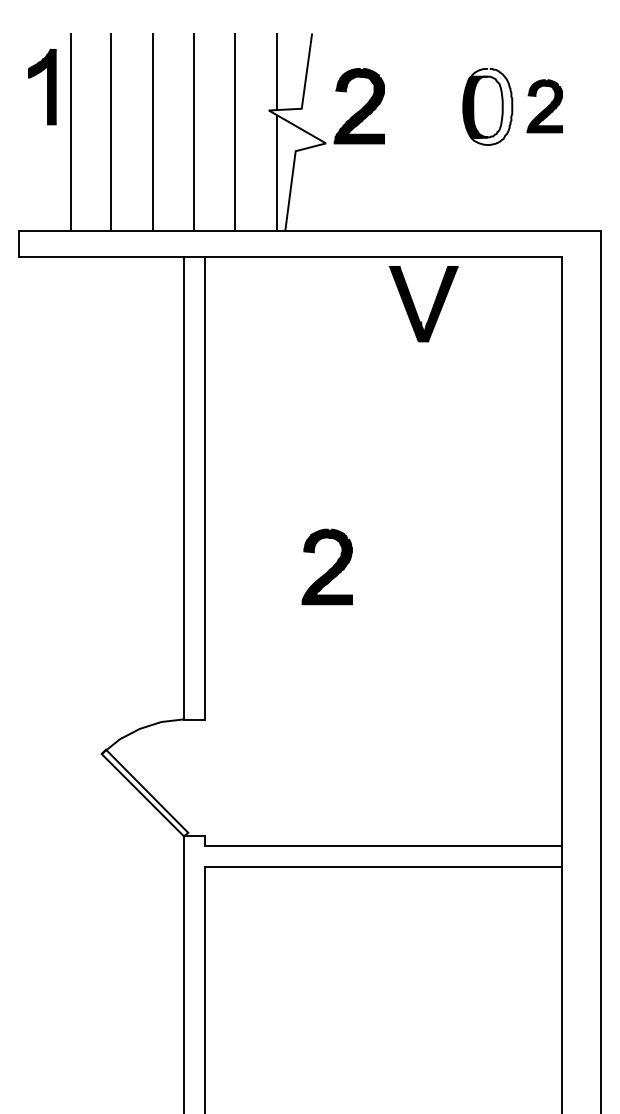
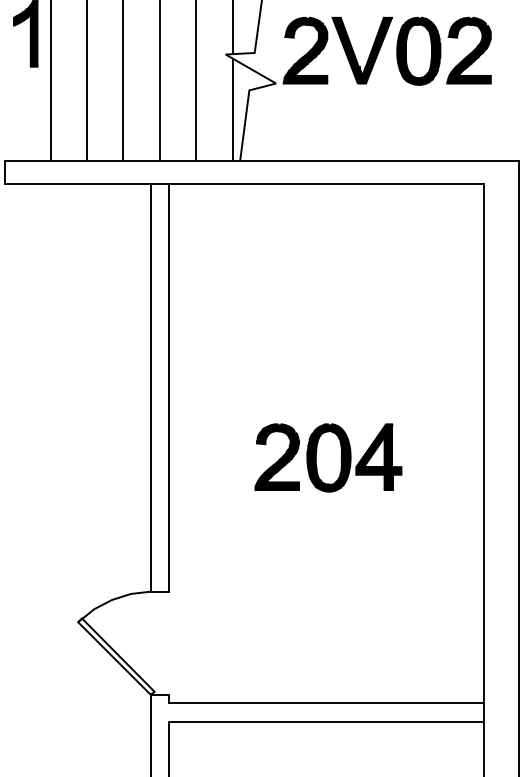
fill: (491, 106) -> (422, 50), added
part: (544, 106) -> (468, 50), size x1.43
part: (415, 307) -> (355, 53), moved
part: (414, 567) -> (354, 457), added

